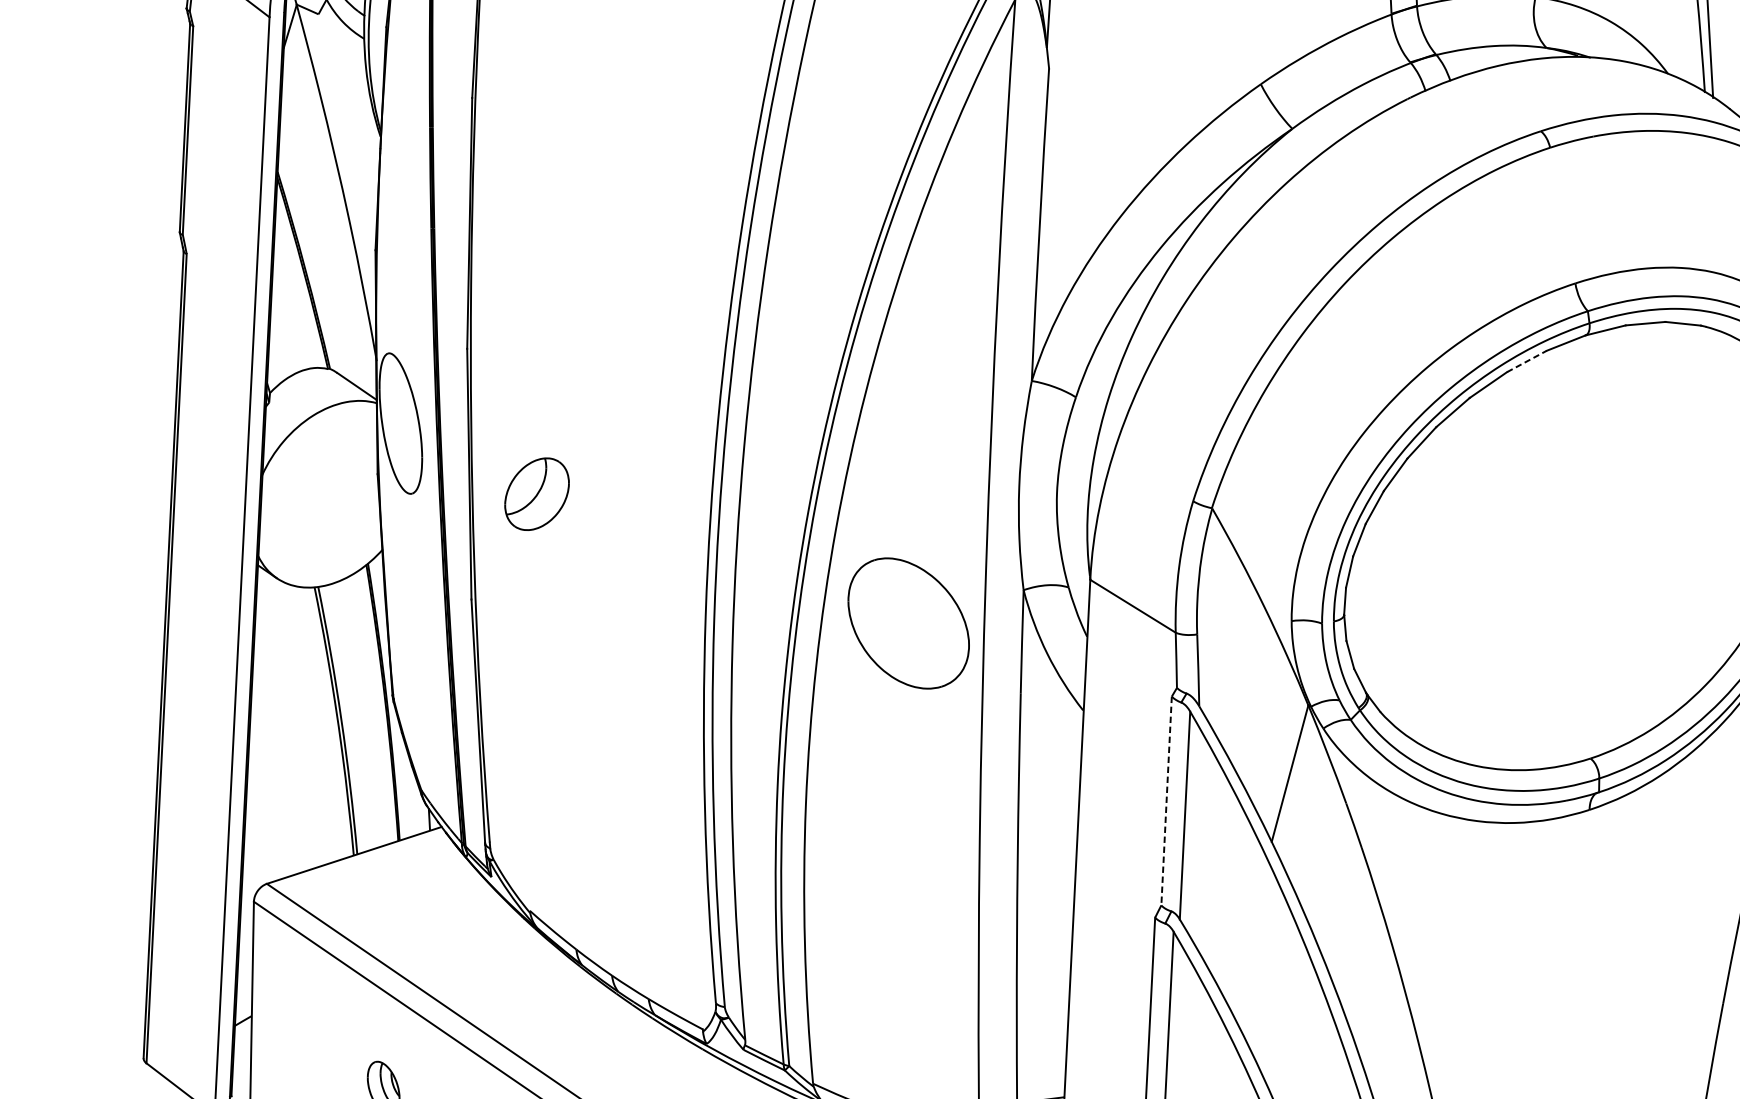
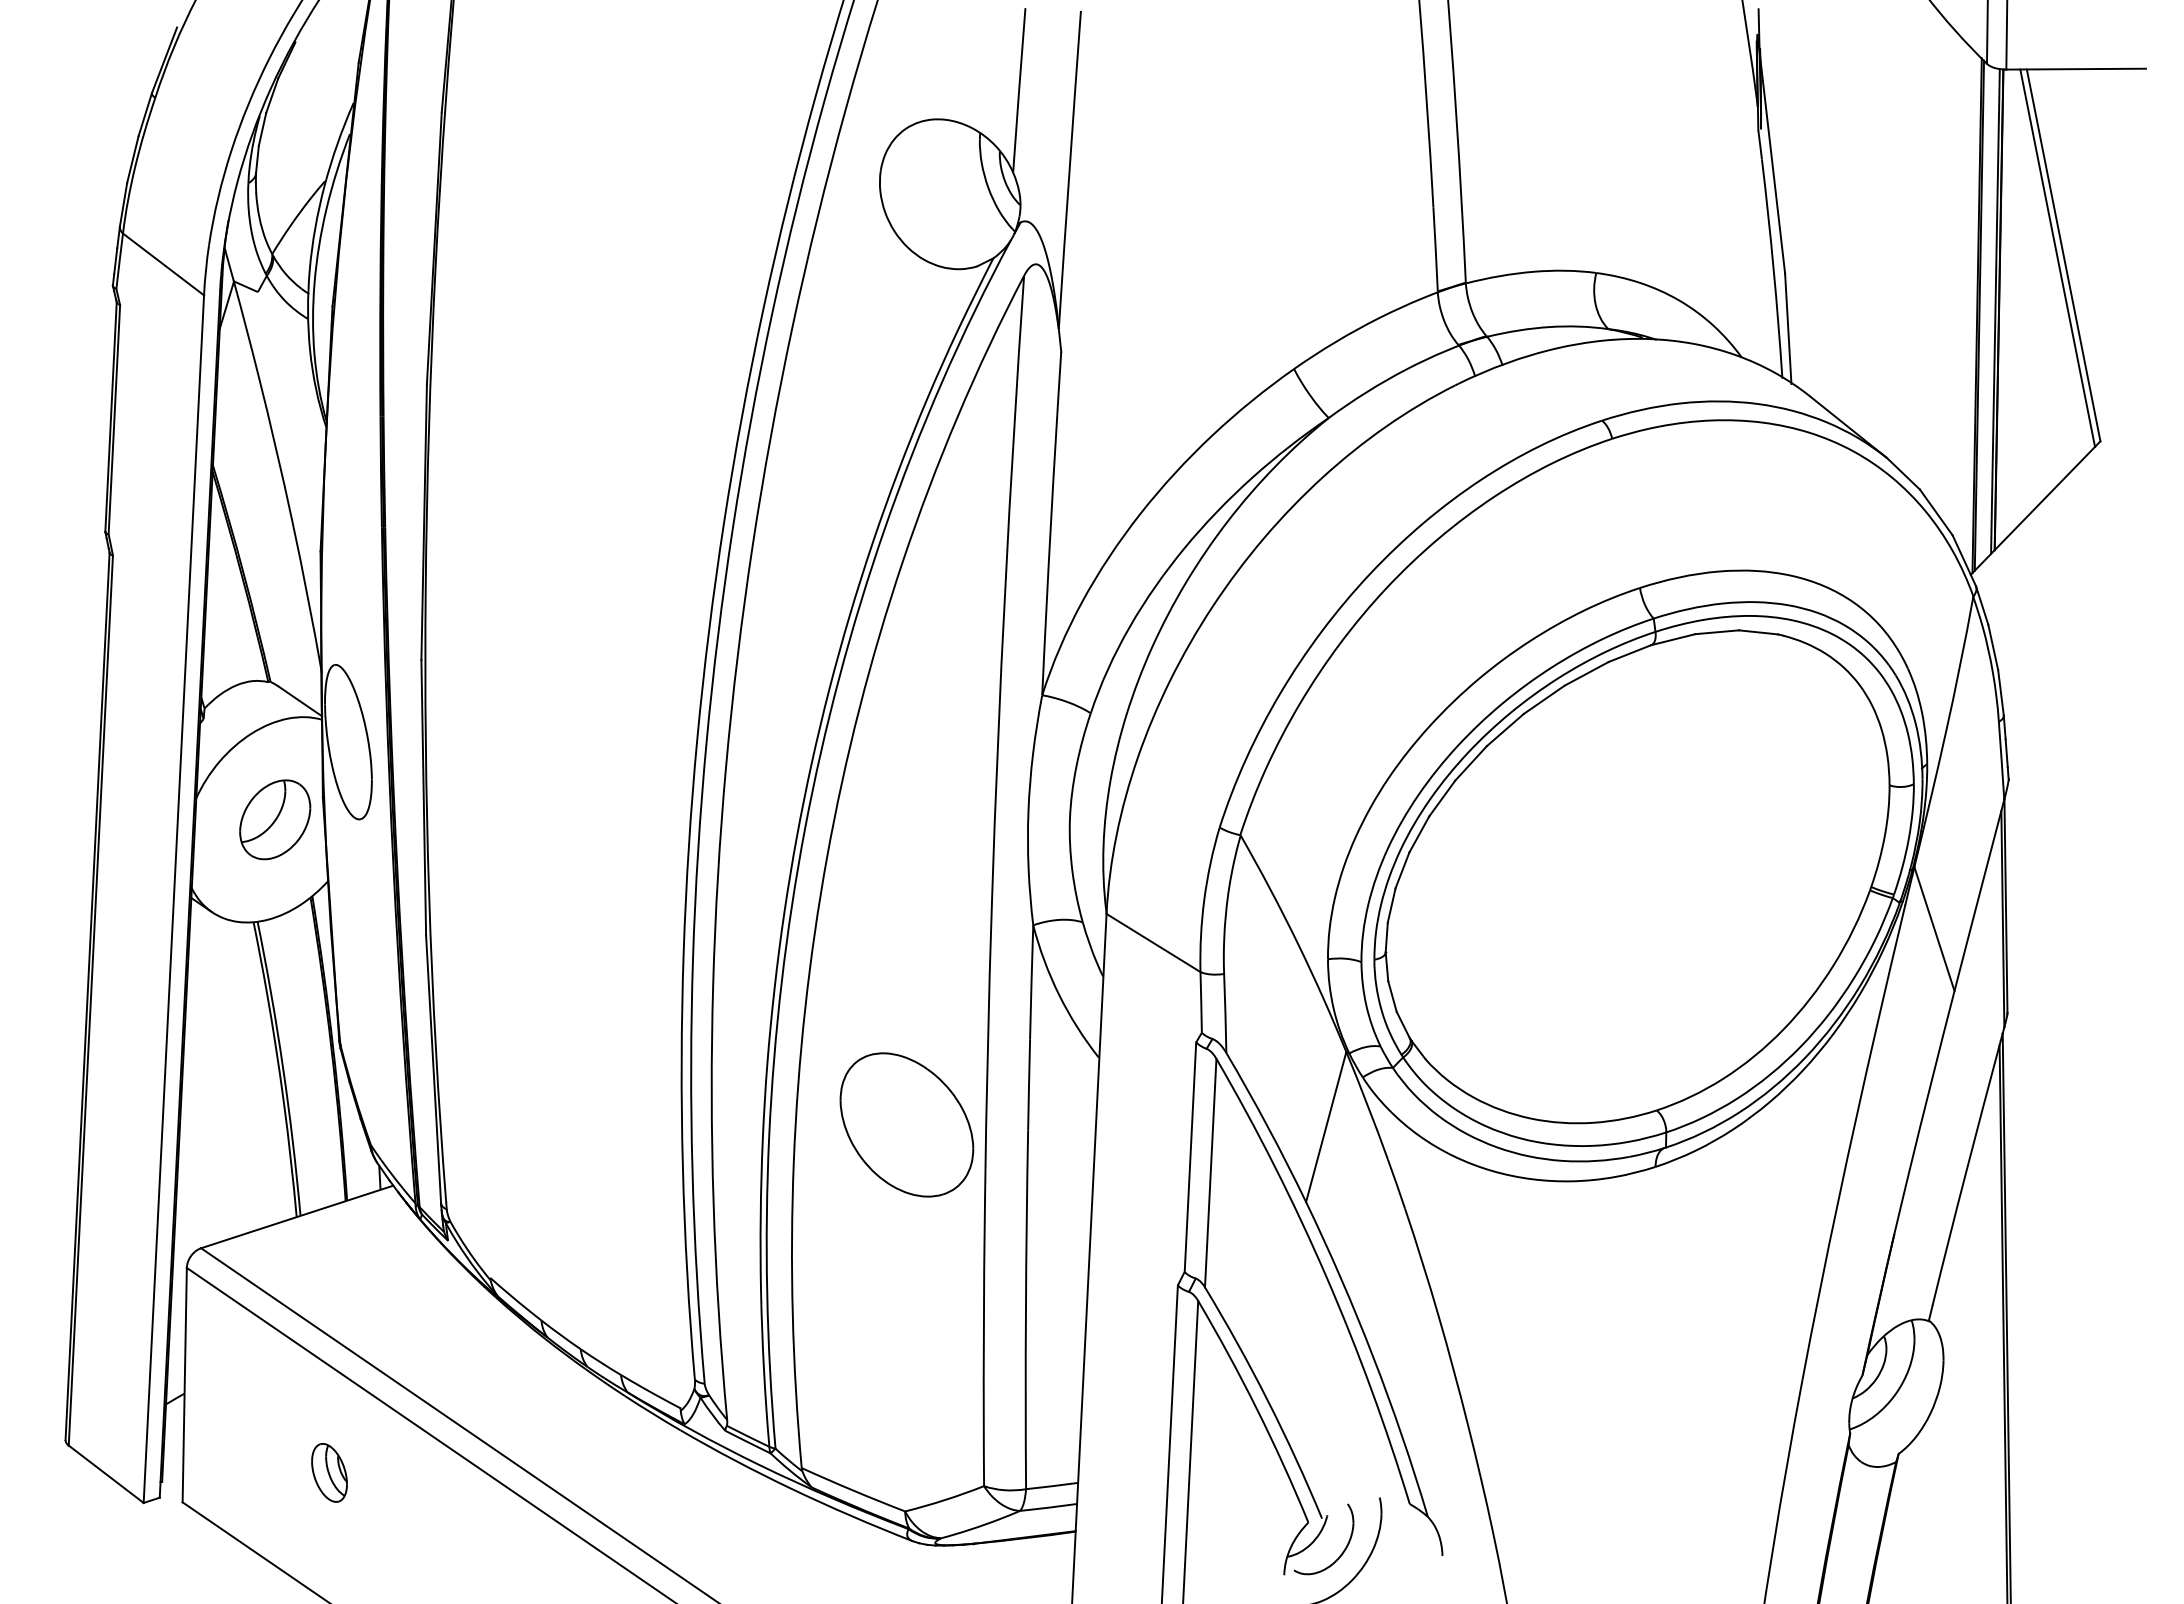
line: (1526, 361) -> (1586, 673), dashed -> solid
part: (537, 493) -> (275, 819), moved
part: (908, 623) -> (906, 1124), moved
line: (1166, 801) -> (1190, 1157), dashed -> solid

